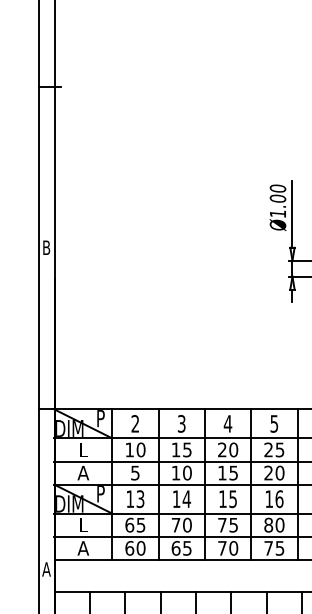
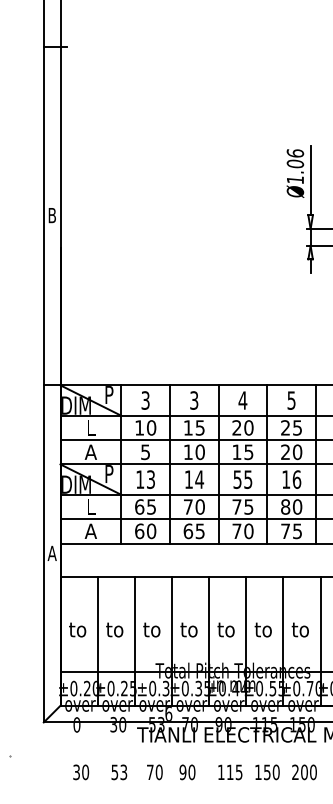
text: (277, 188) -> (294, 153), Ø1.00 -> Ø1.06
text: (135, 423) -> (145, 400), 2 -> 3
text: (222, 499) -> (237, 479), 15 -> 55

